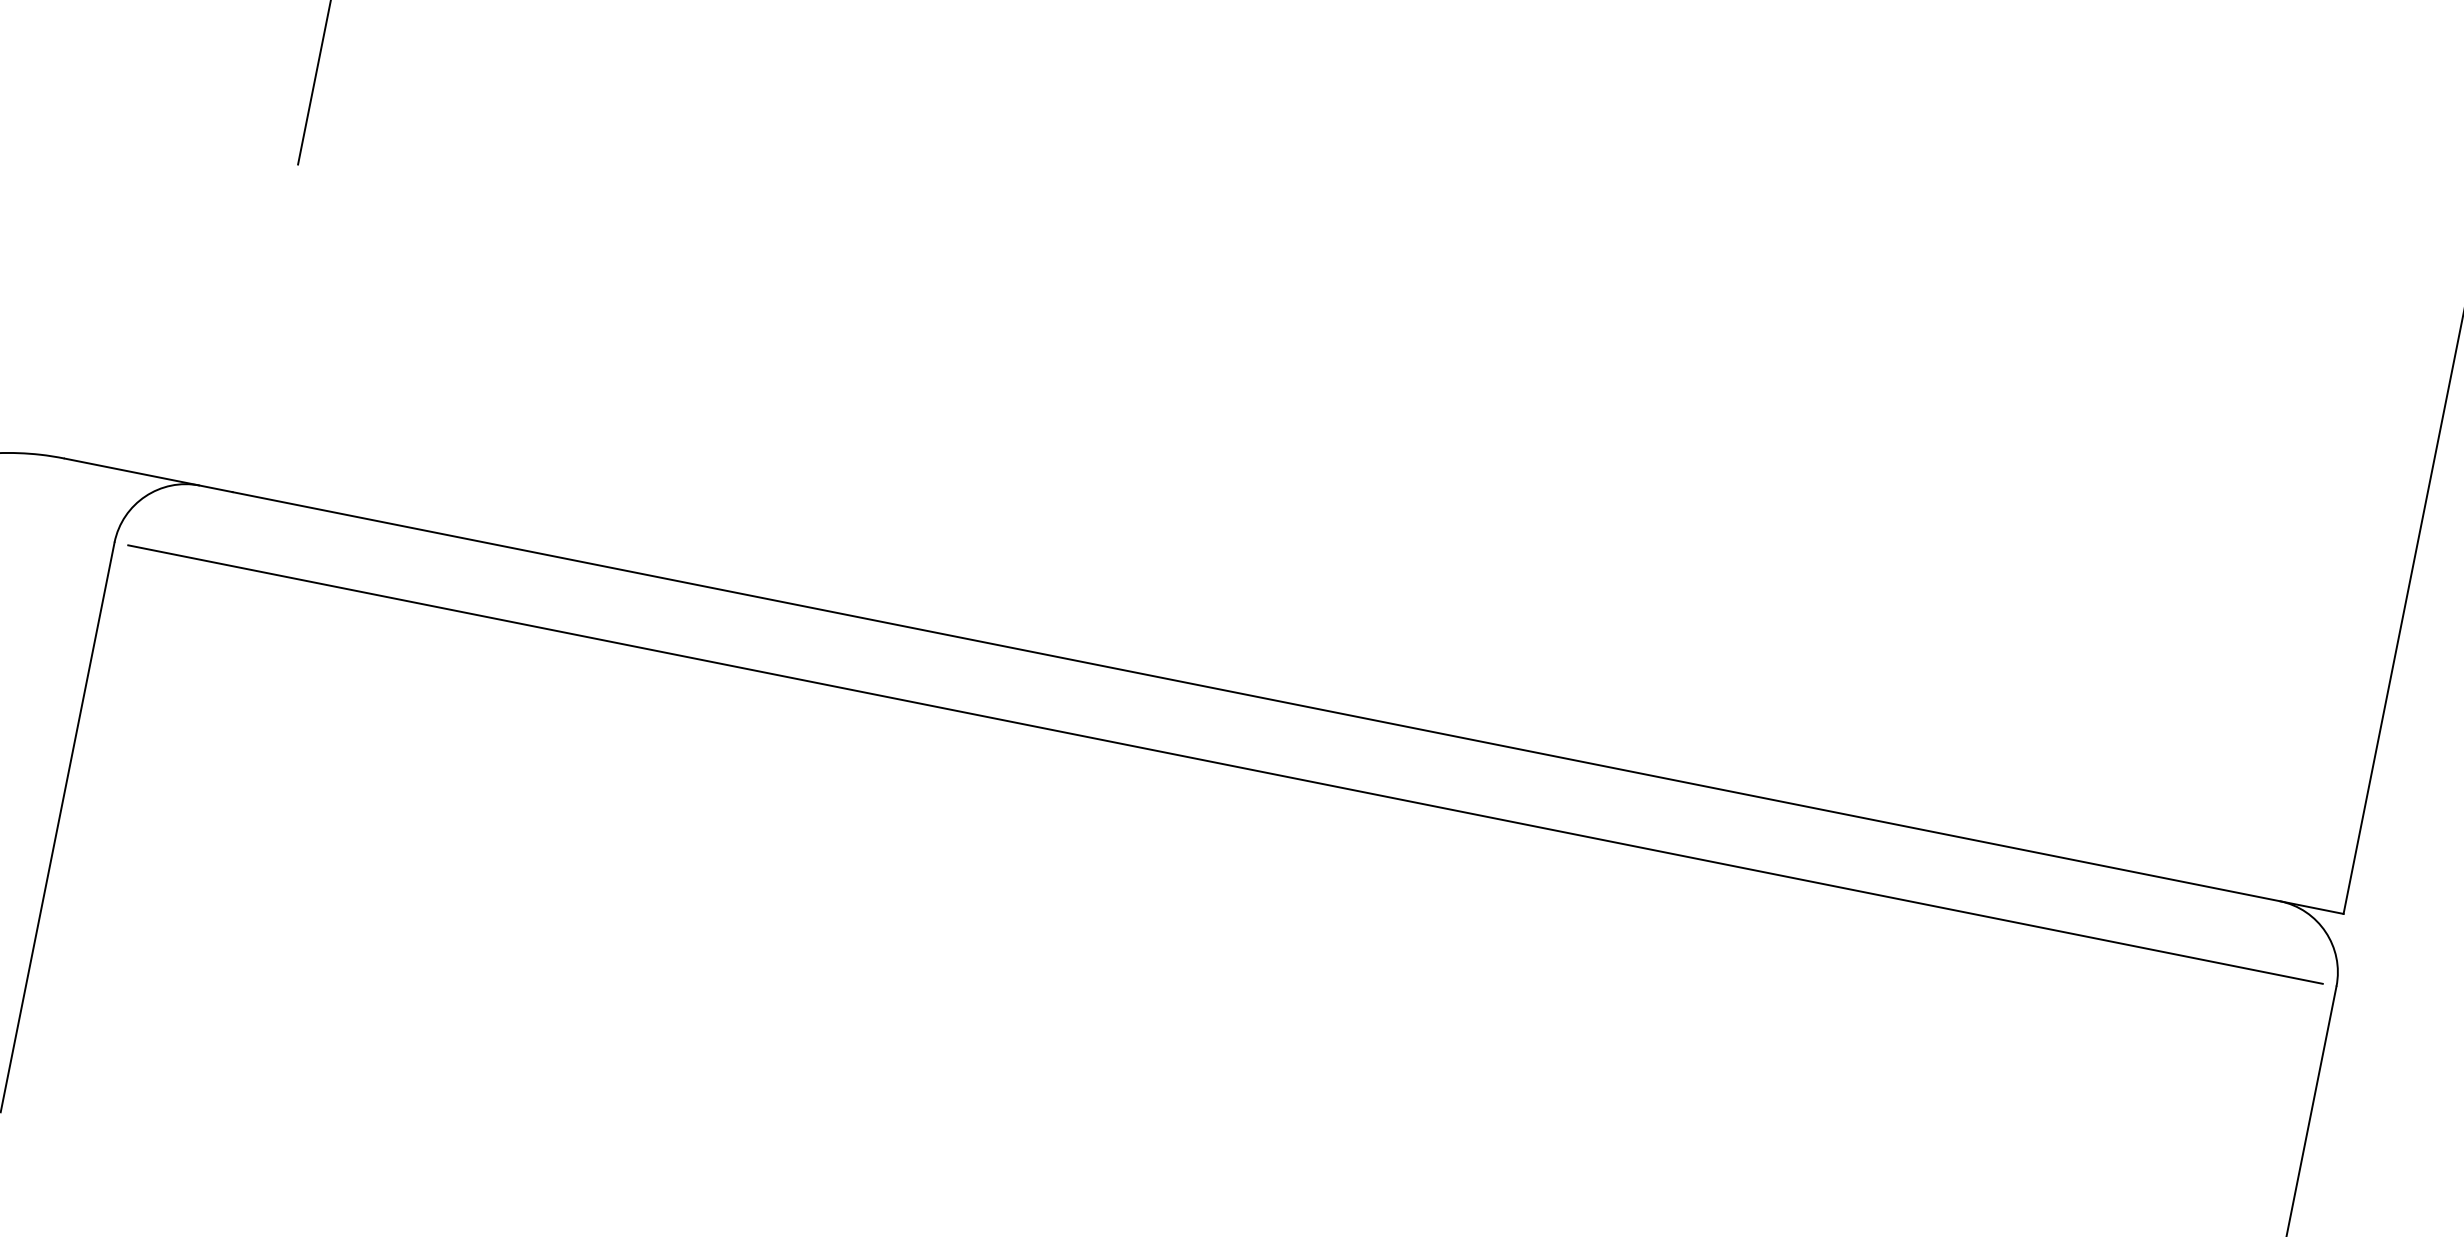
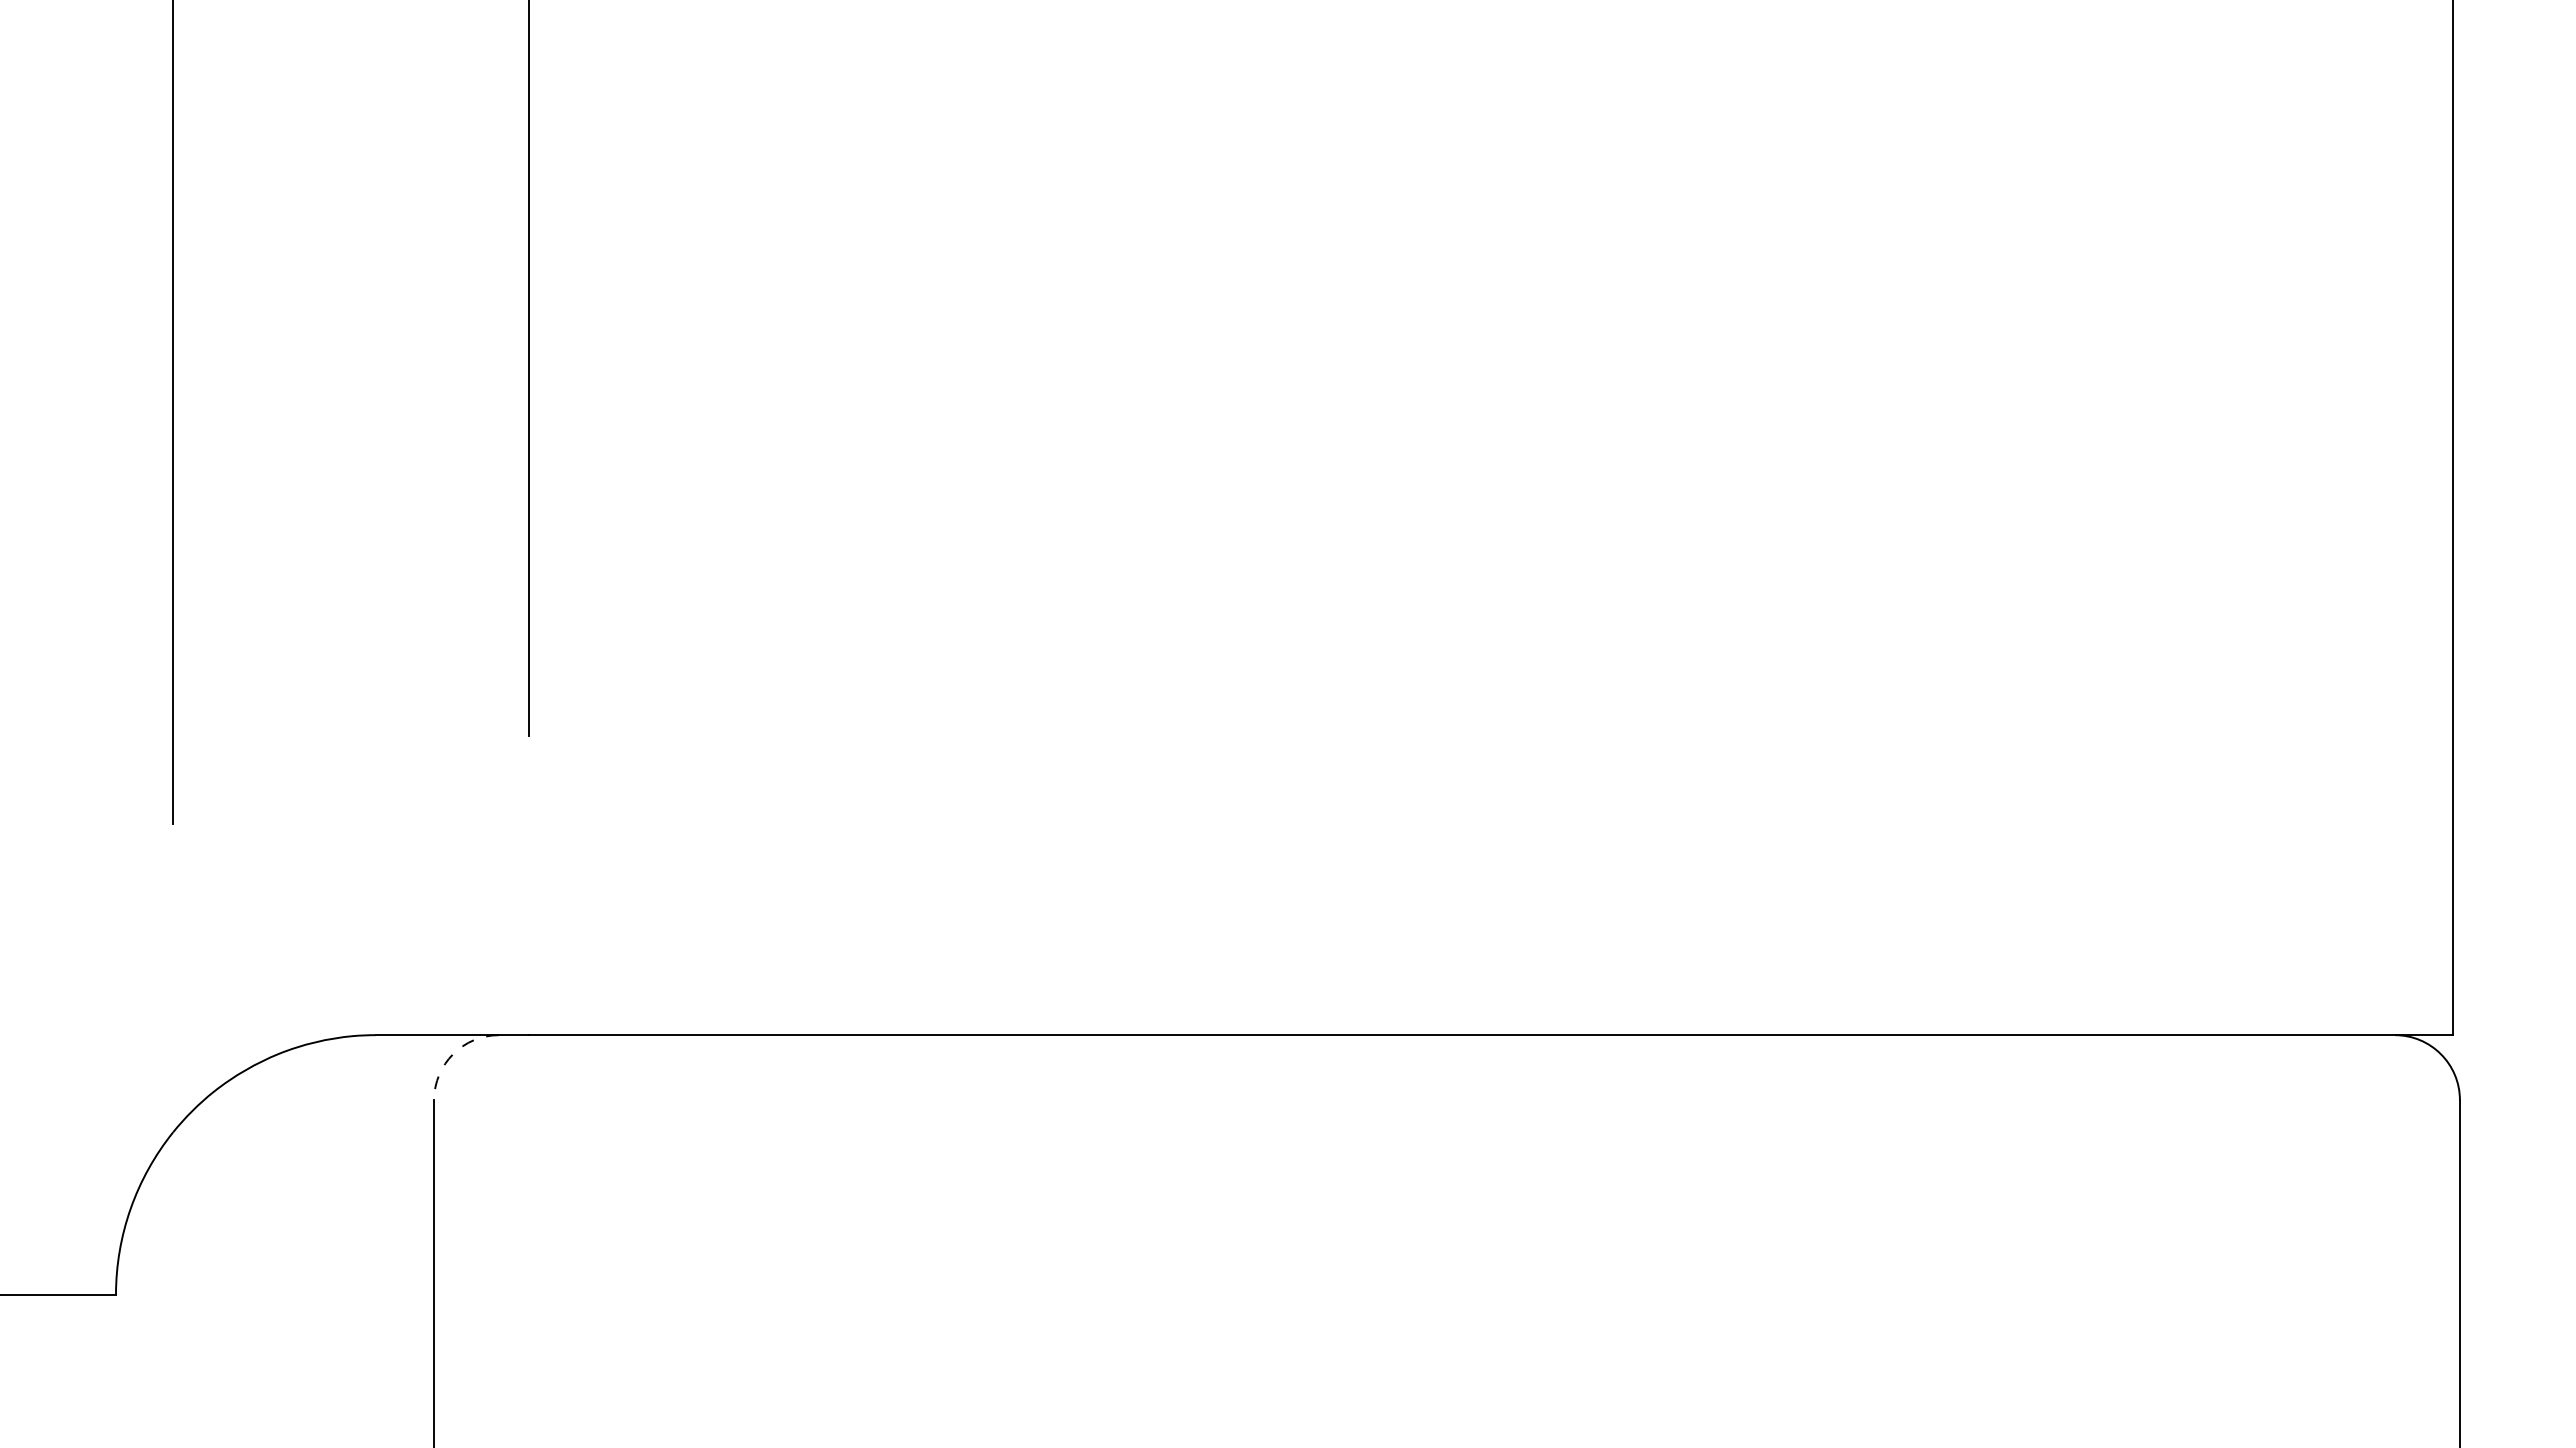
arc: (145, 496) -> (453, 1054), solid -> dashed
line: (1224, 764) -> (1446, 1100), removed

